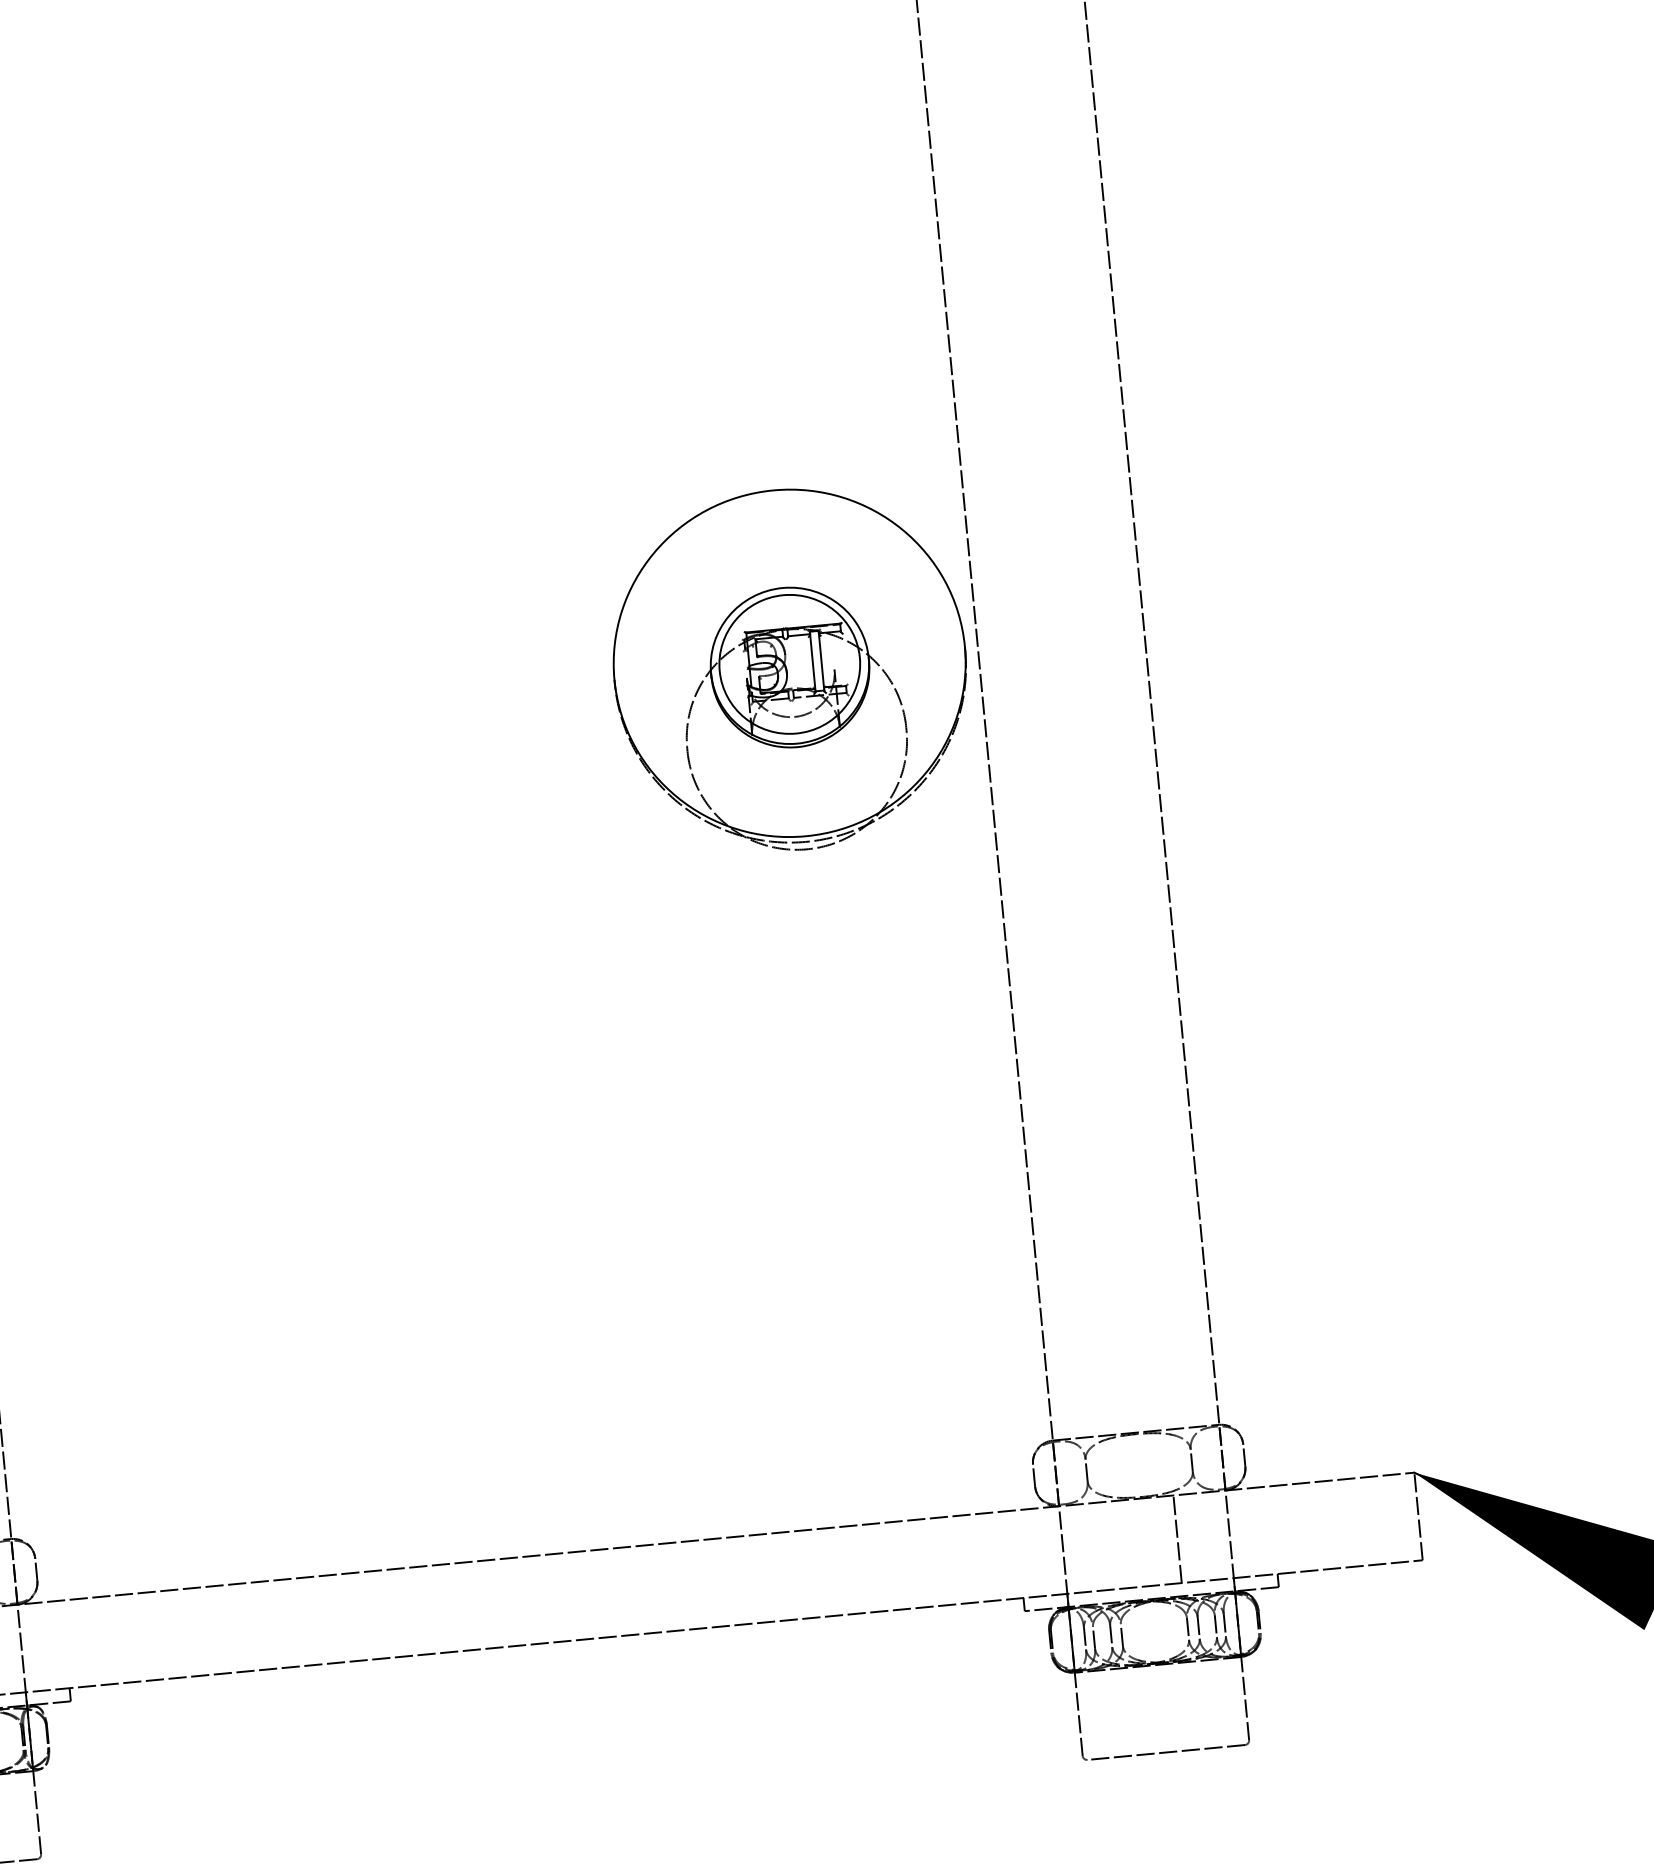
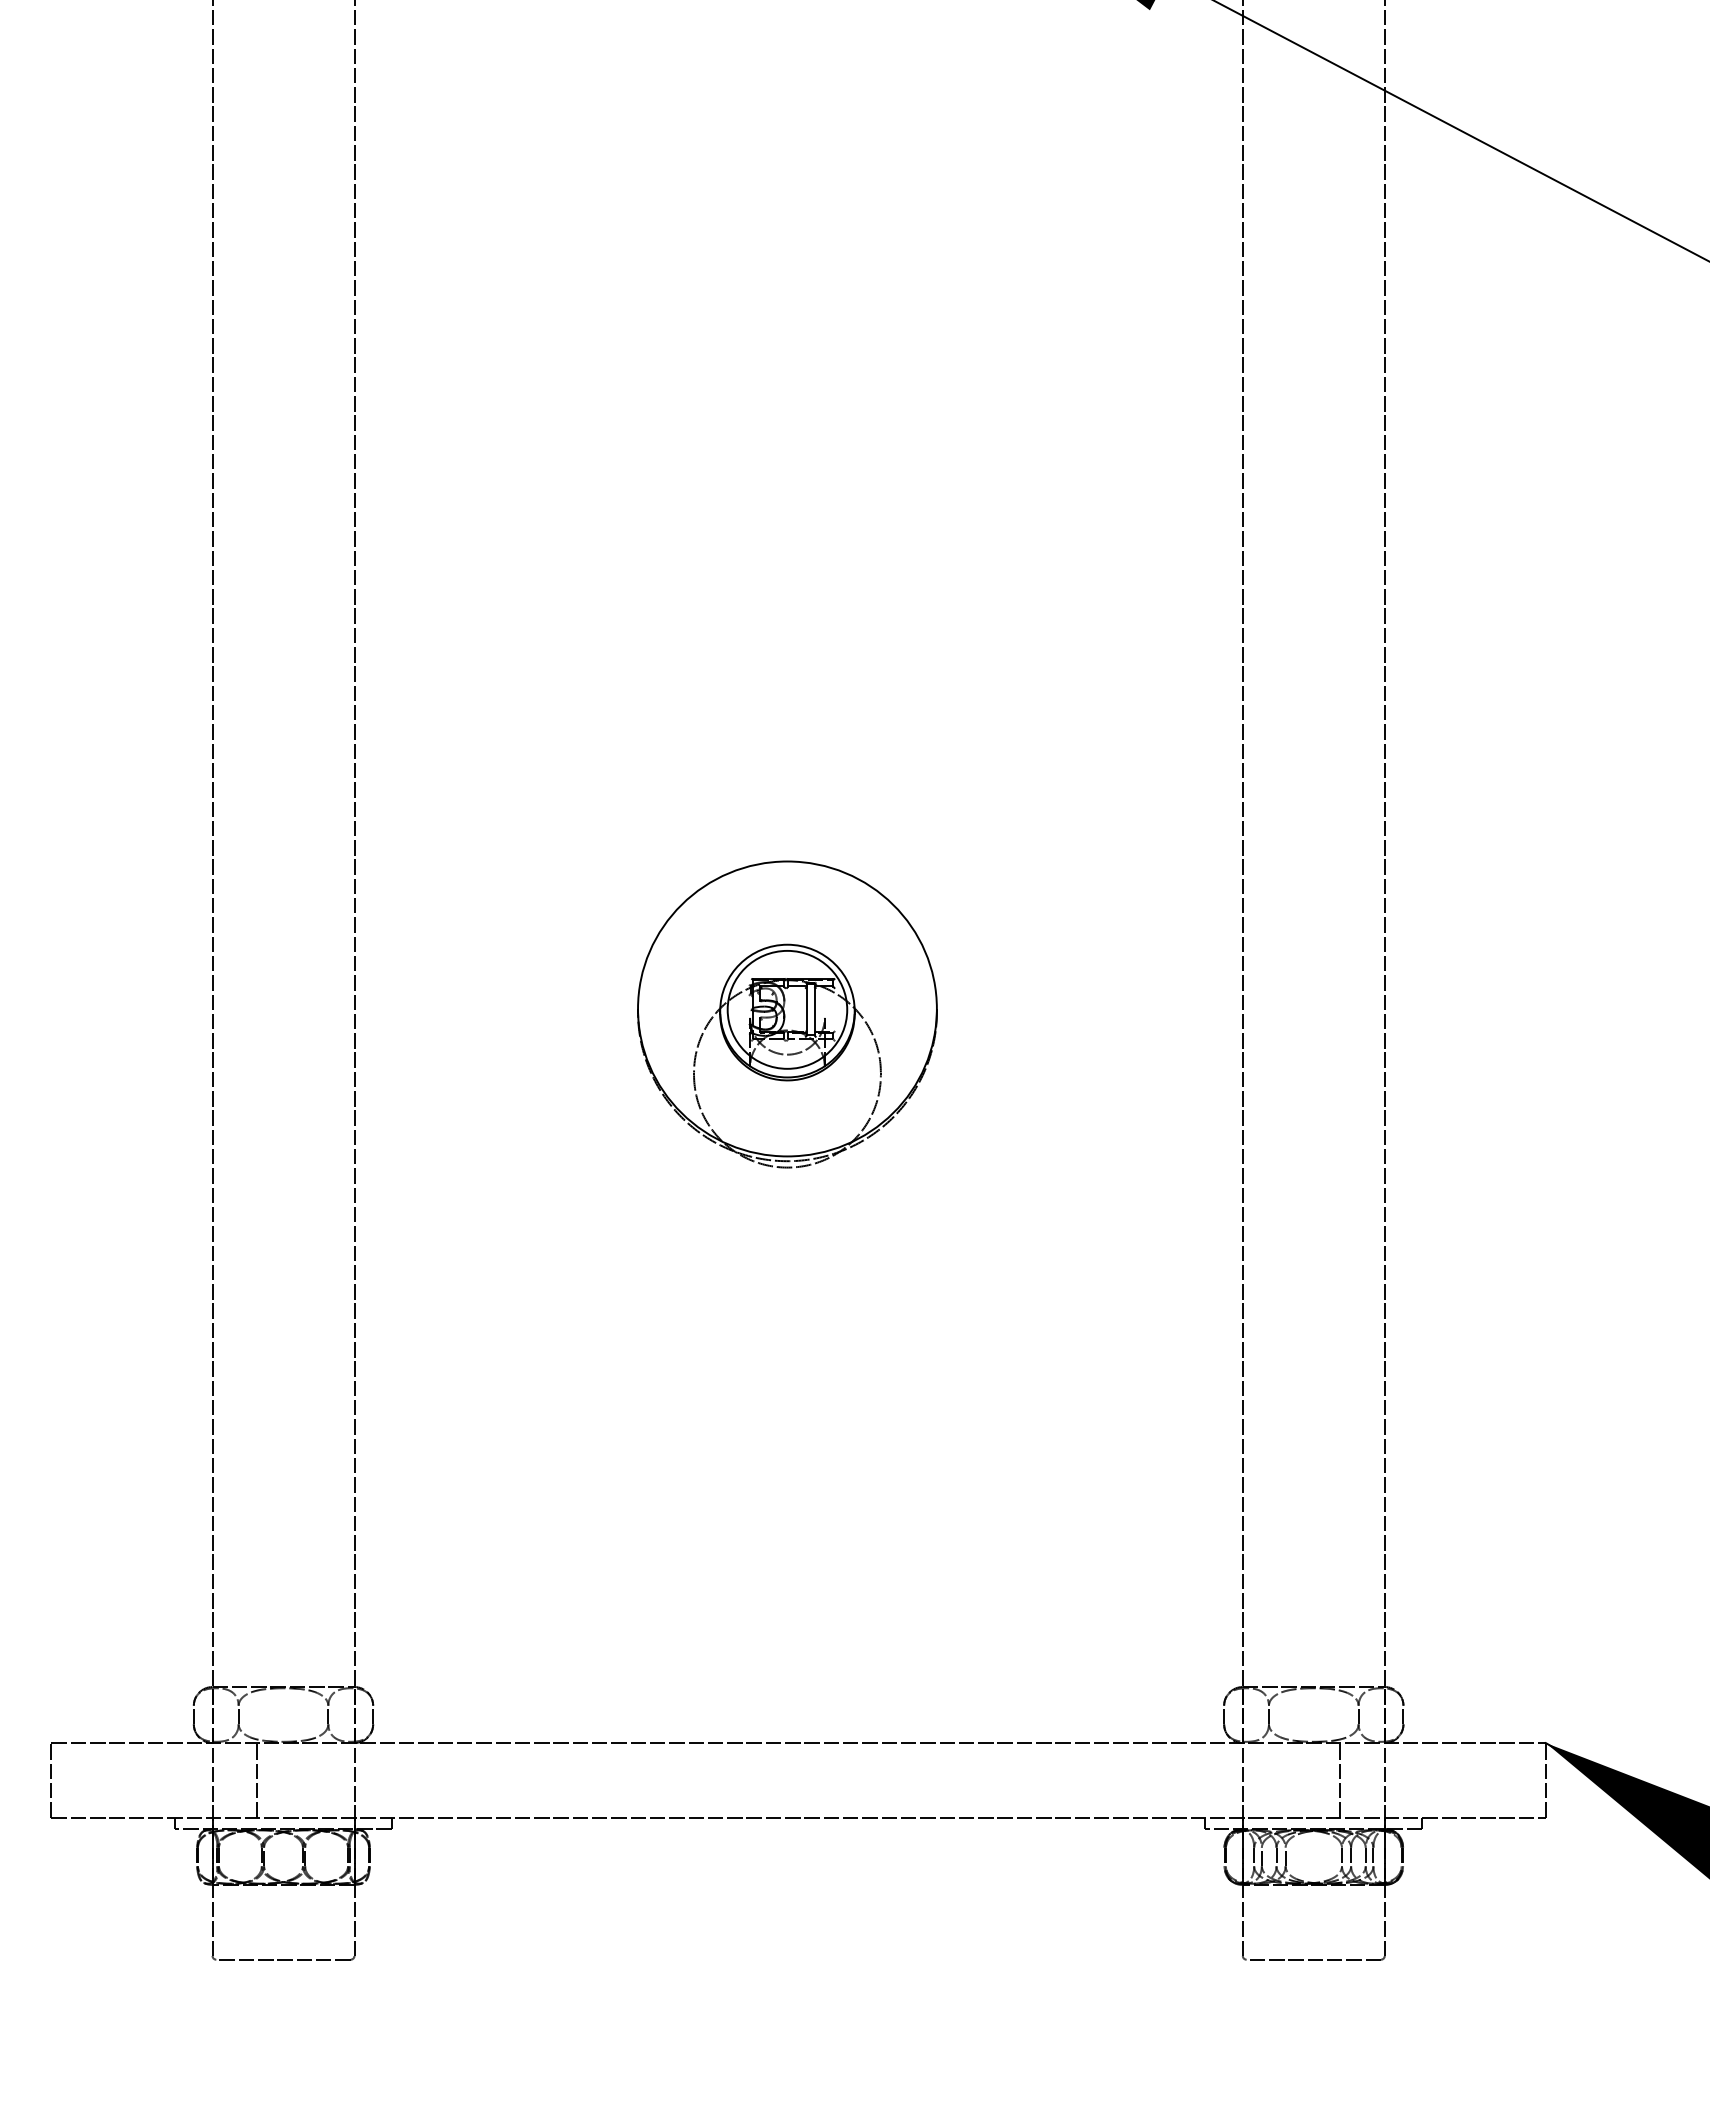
part: (790, 669) -> (787, 1014), moved

